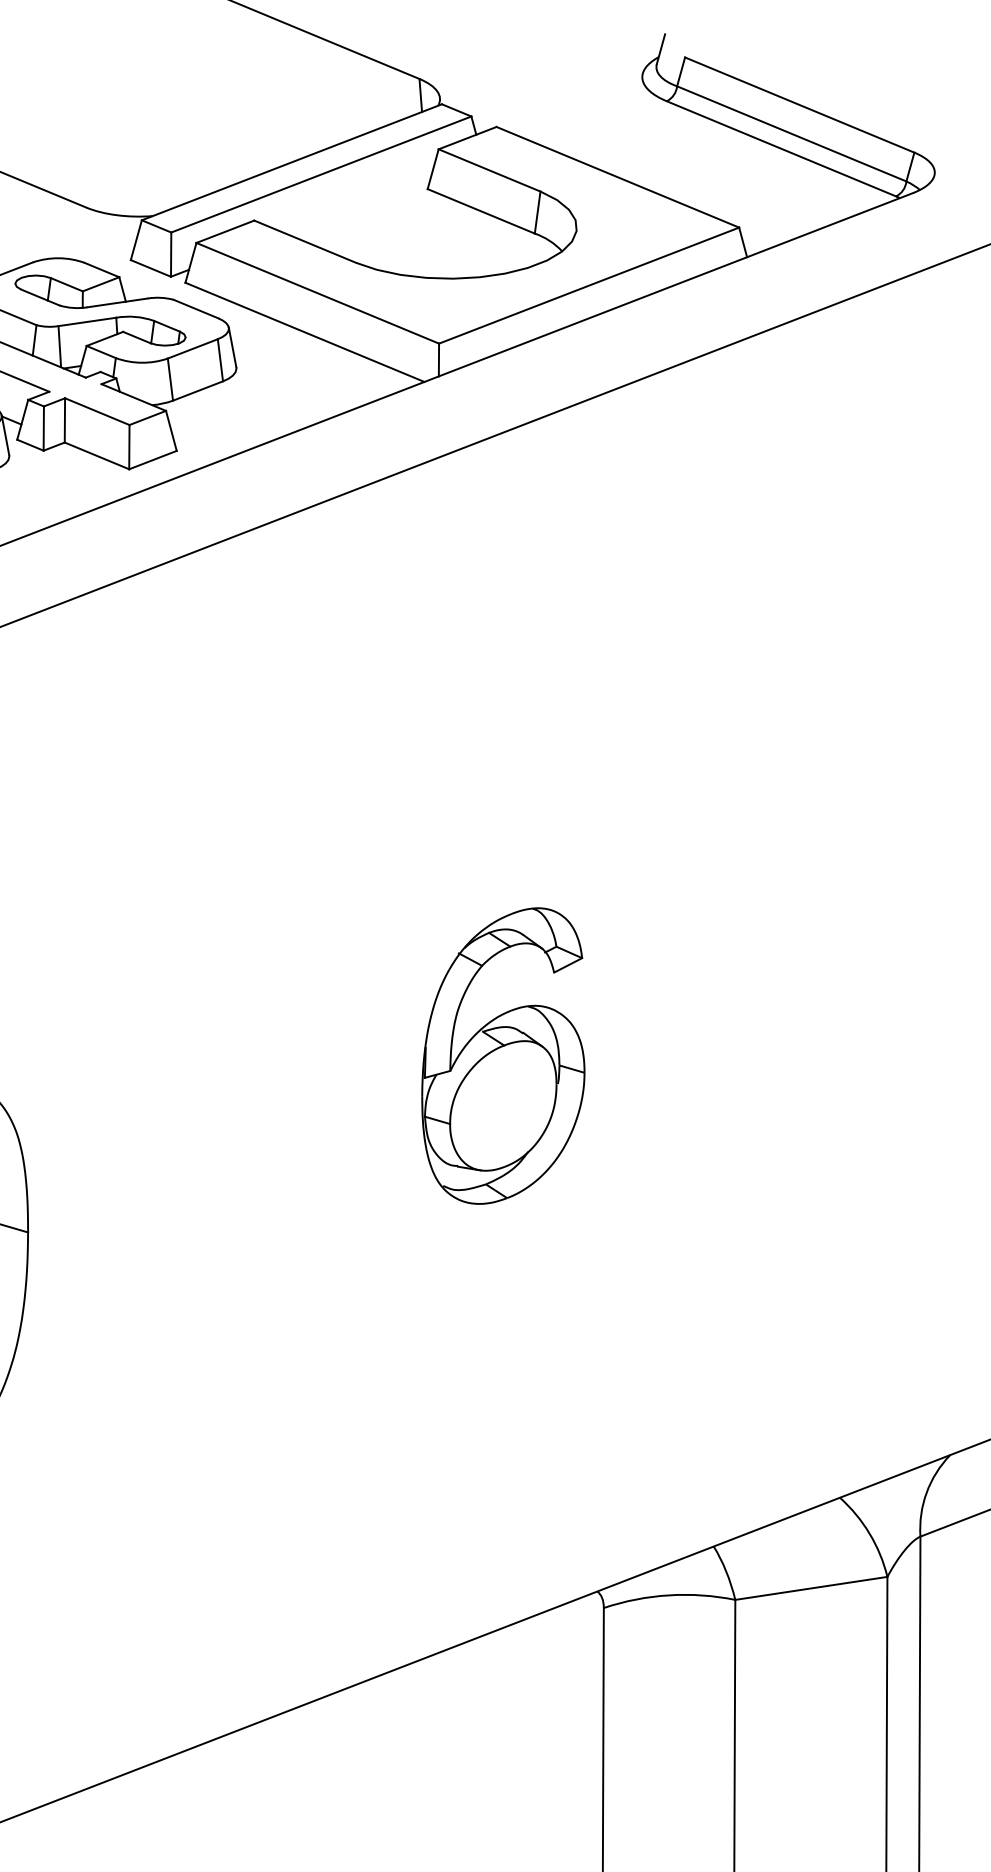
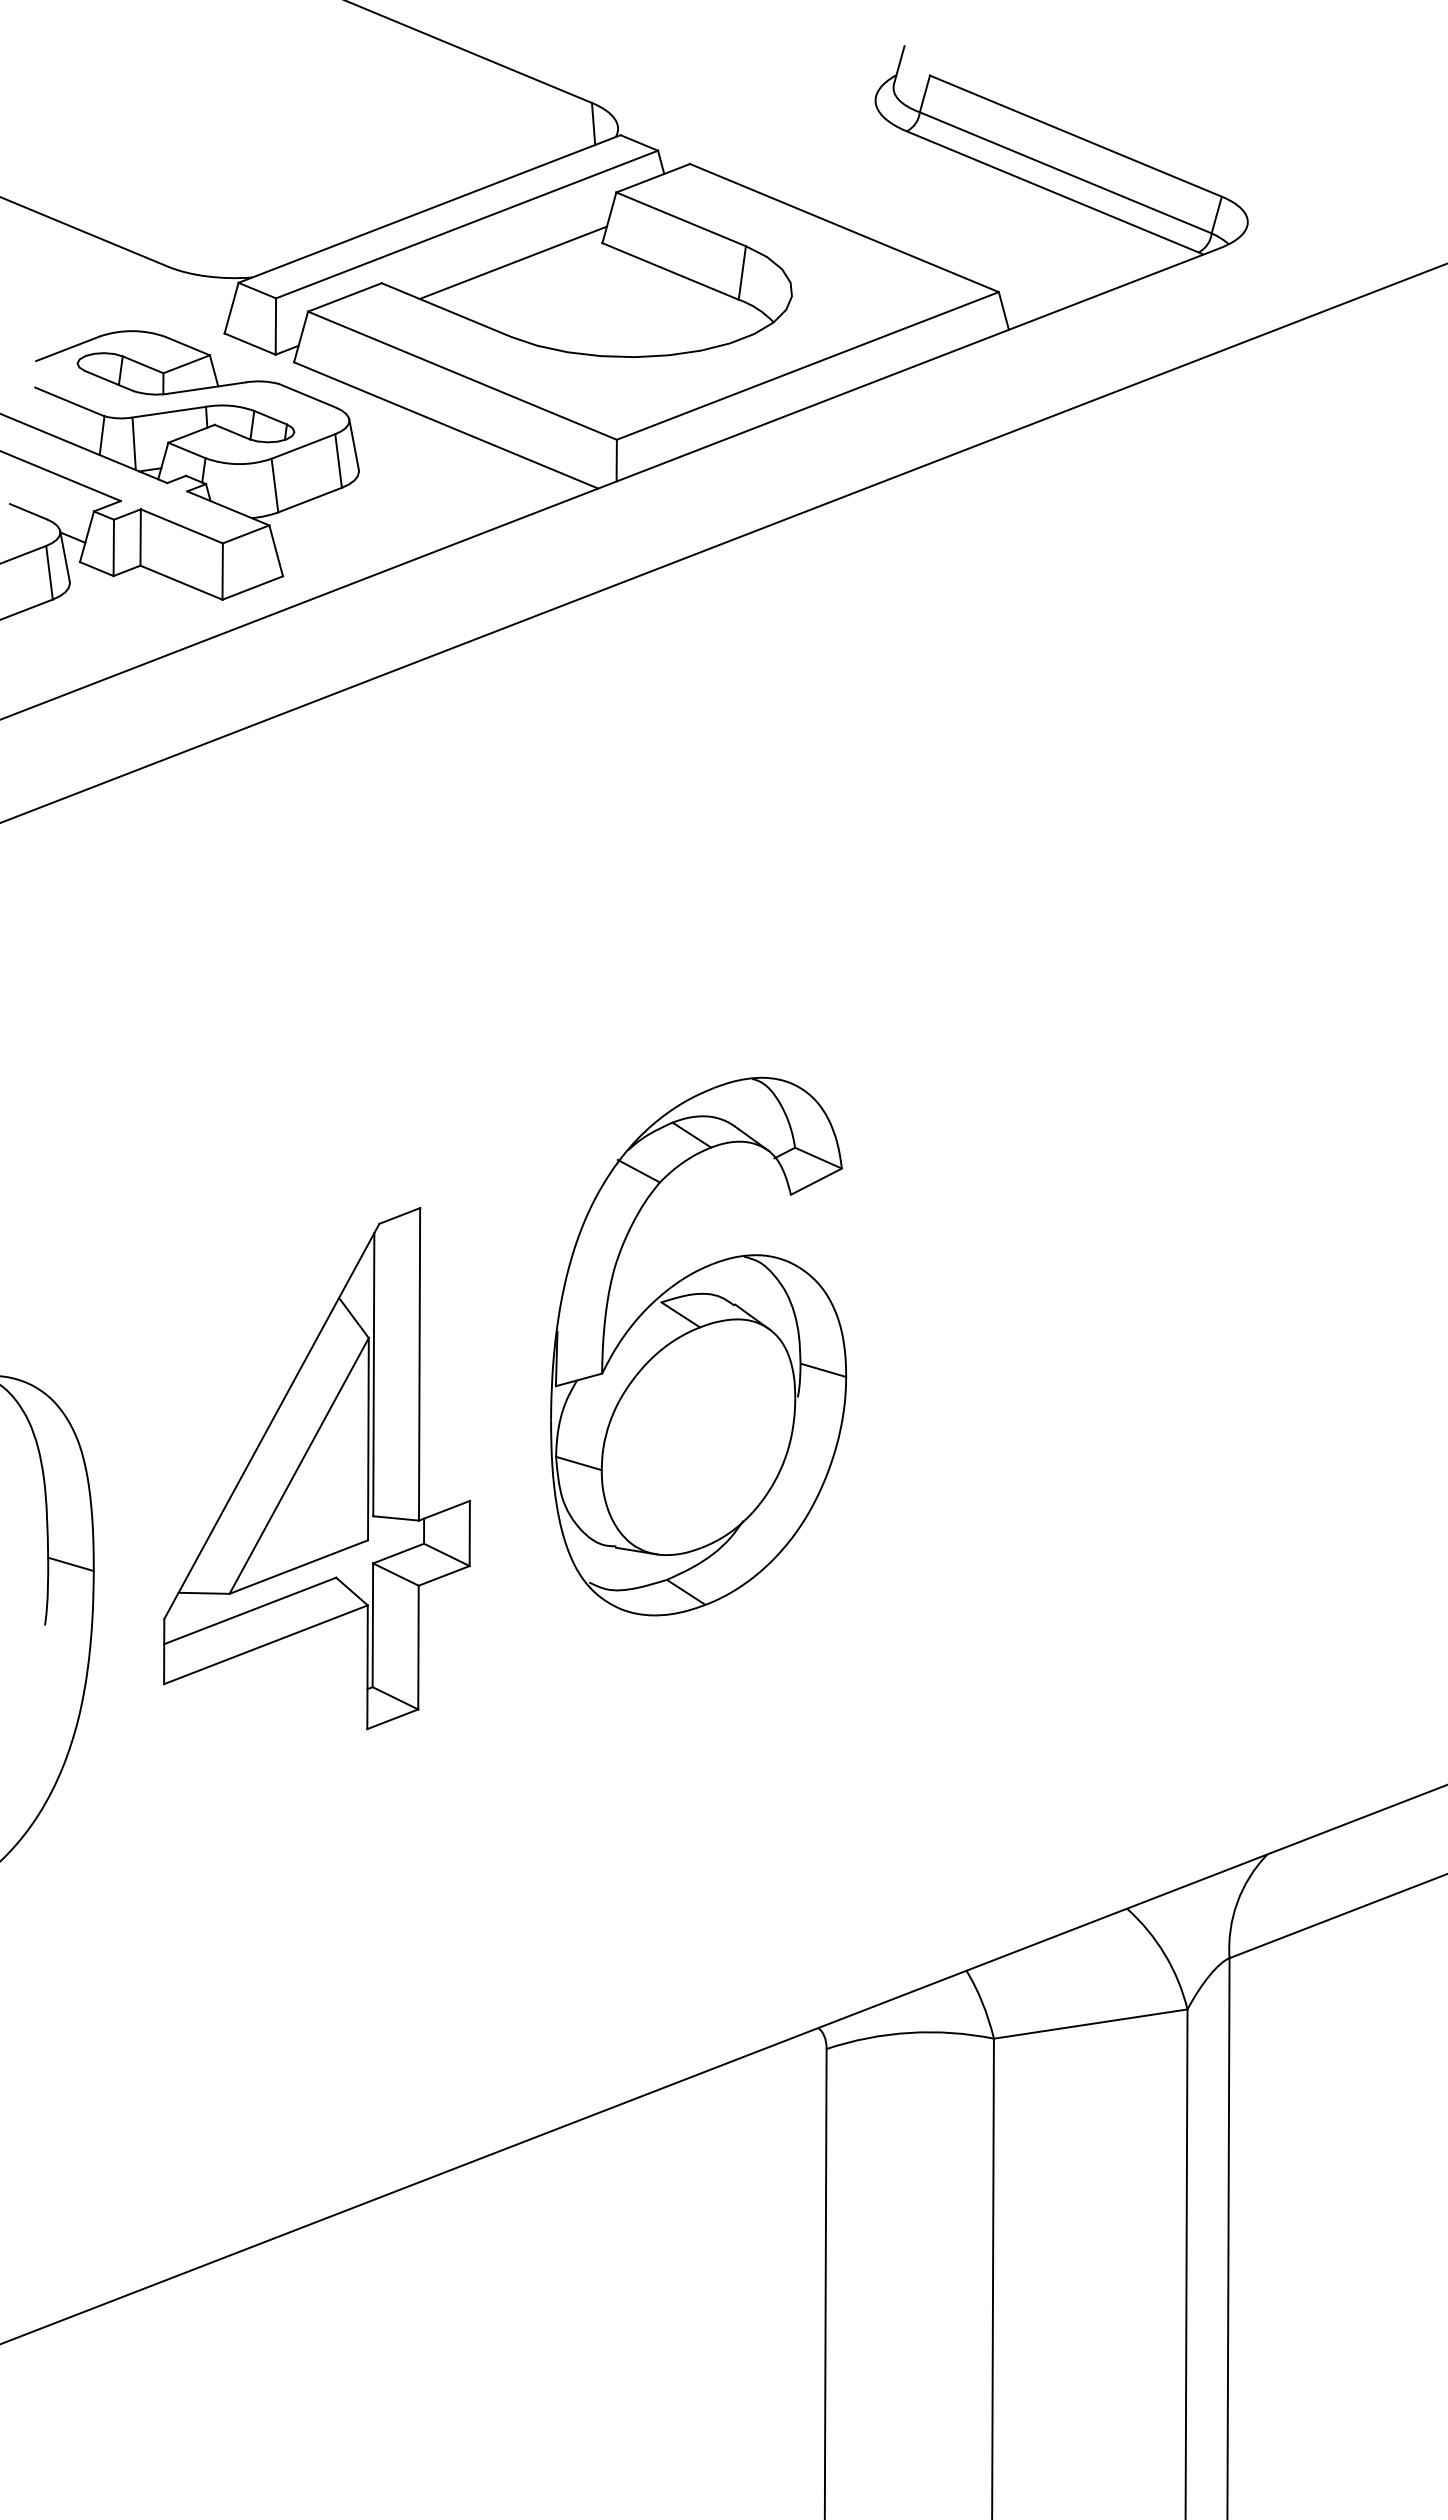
line: (357, 204) -> (512, 262), added
part: (503, 1056) -> (698, 1346), size x1.43
part: (203, 1151) -> (316, 1468), added

